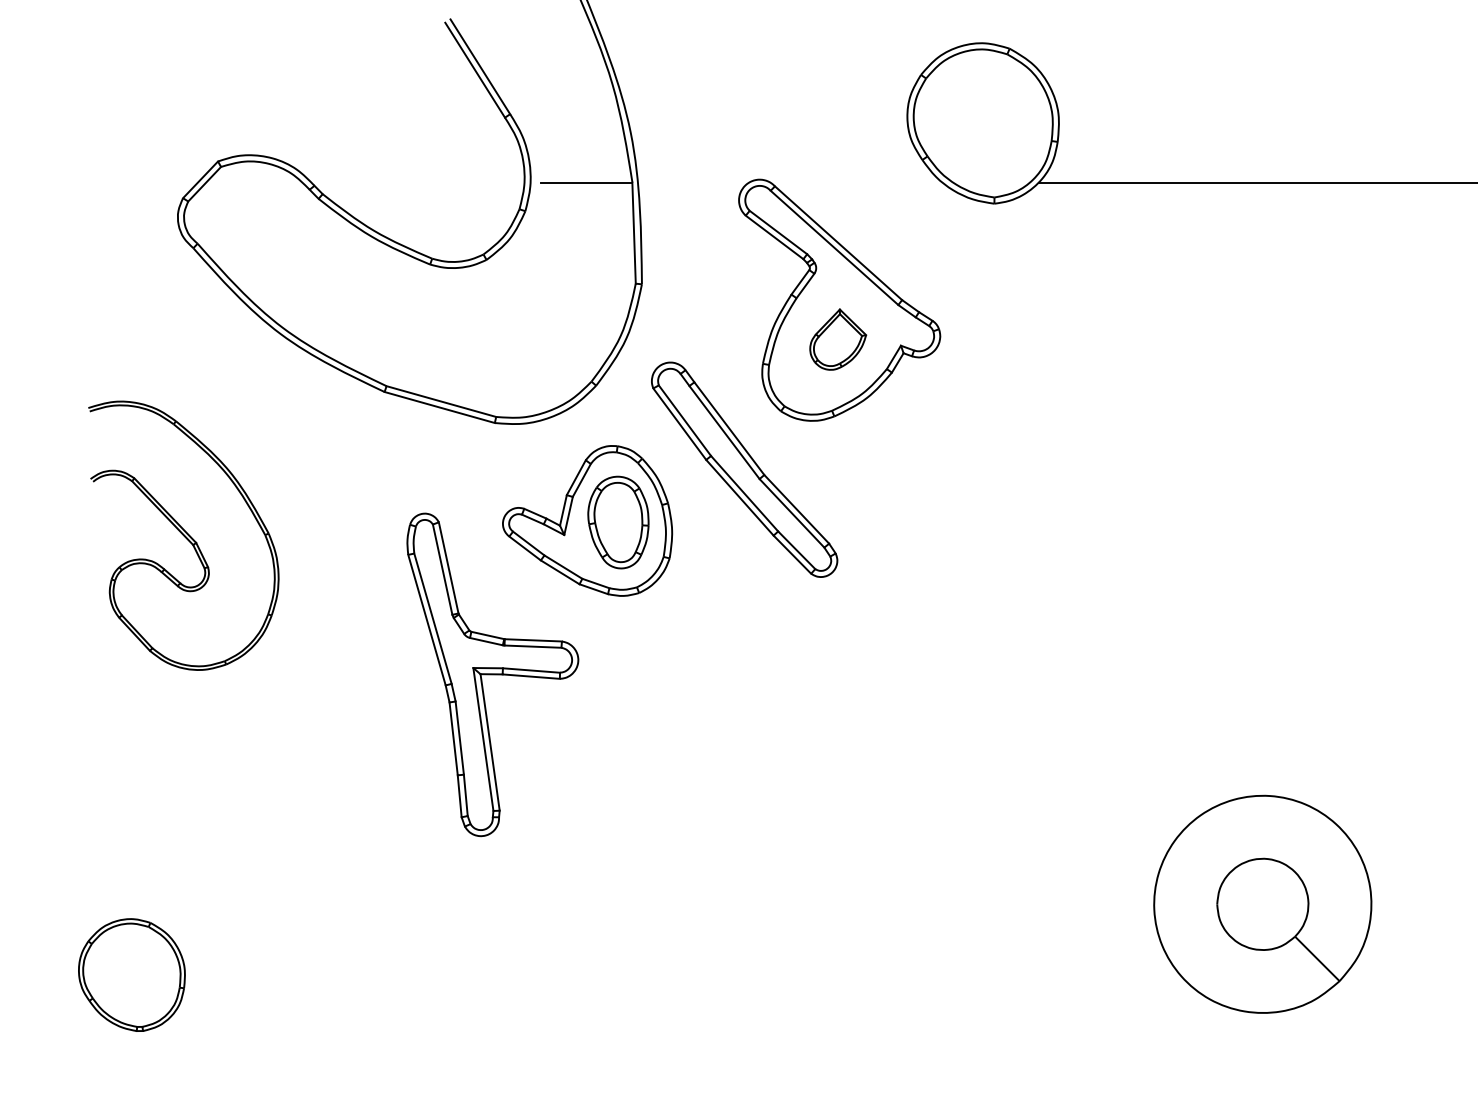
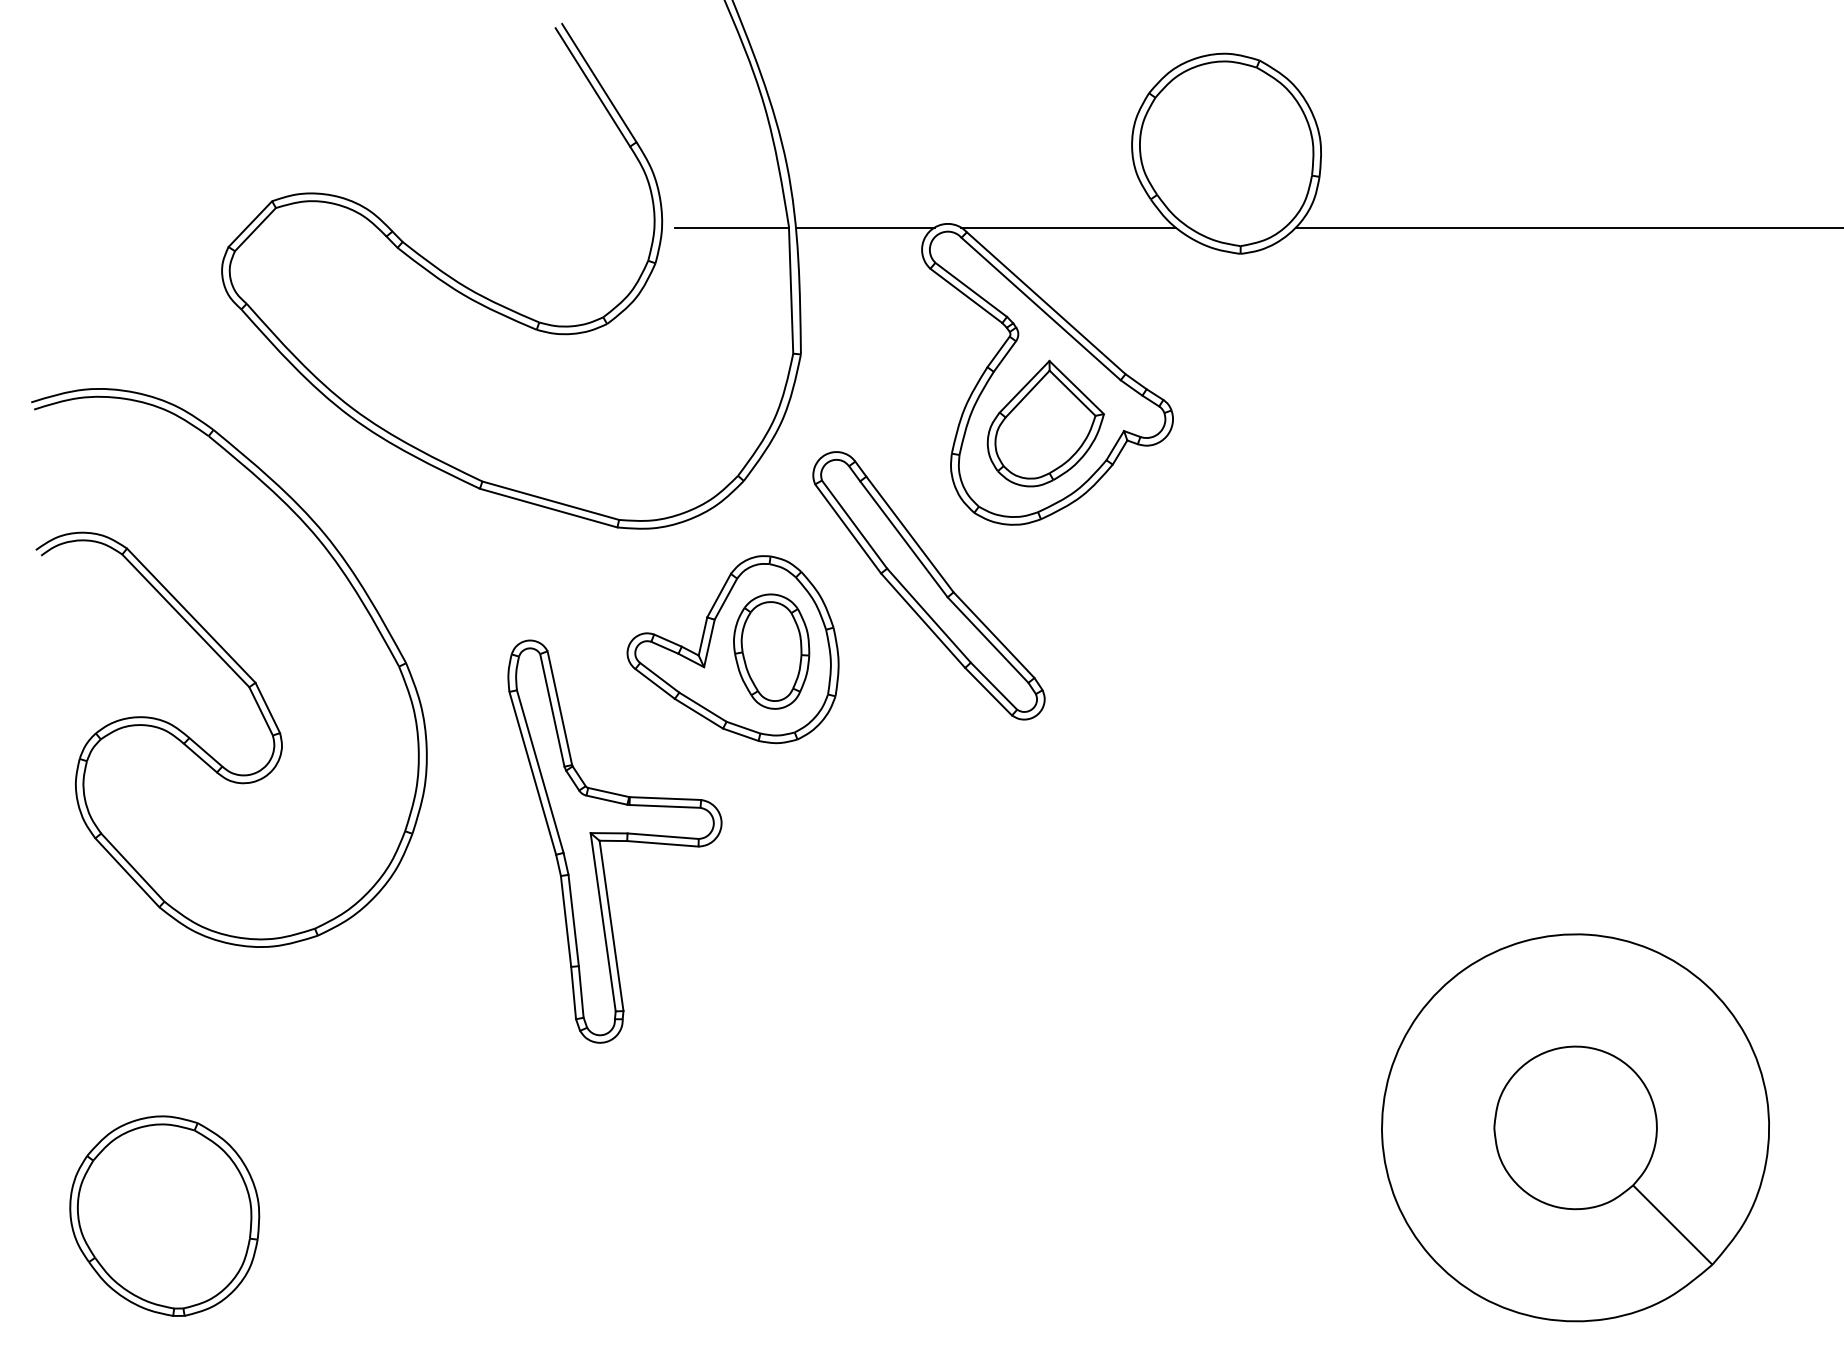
line: (693, 182) -> (865, 227), added
line: (856, 182) -> (1068, 227), added
part: (837, 339) -> (1044, 423), size x1.67
part: (183, 535) -> (229, 667), size x1.67
part: (1262, 904) -> (1575, 1128), size x1.43
part: (131, 974) -> (164, 1215), size x1.43

